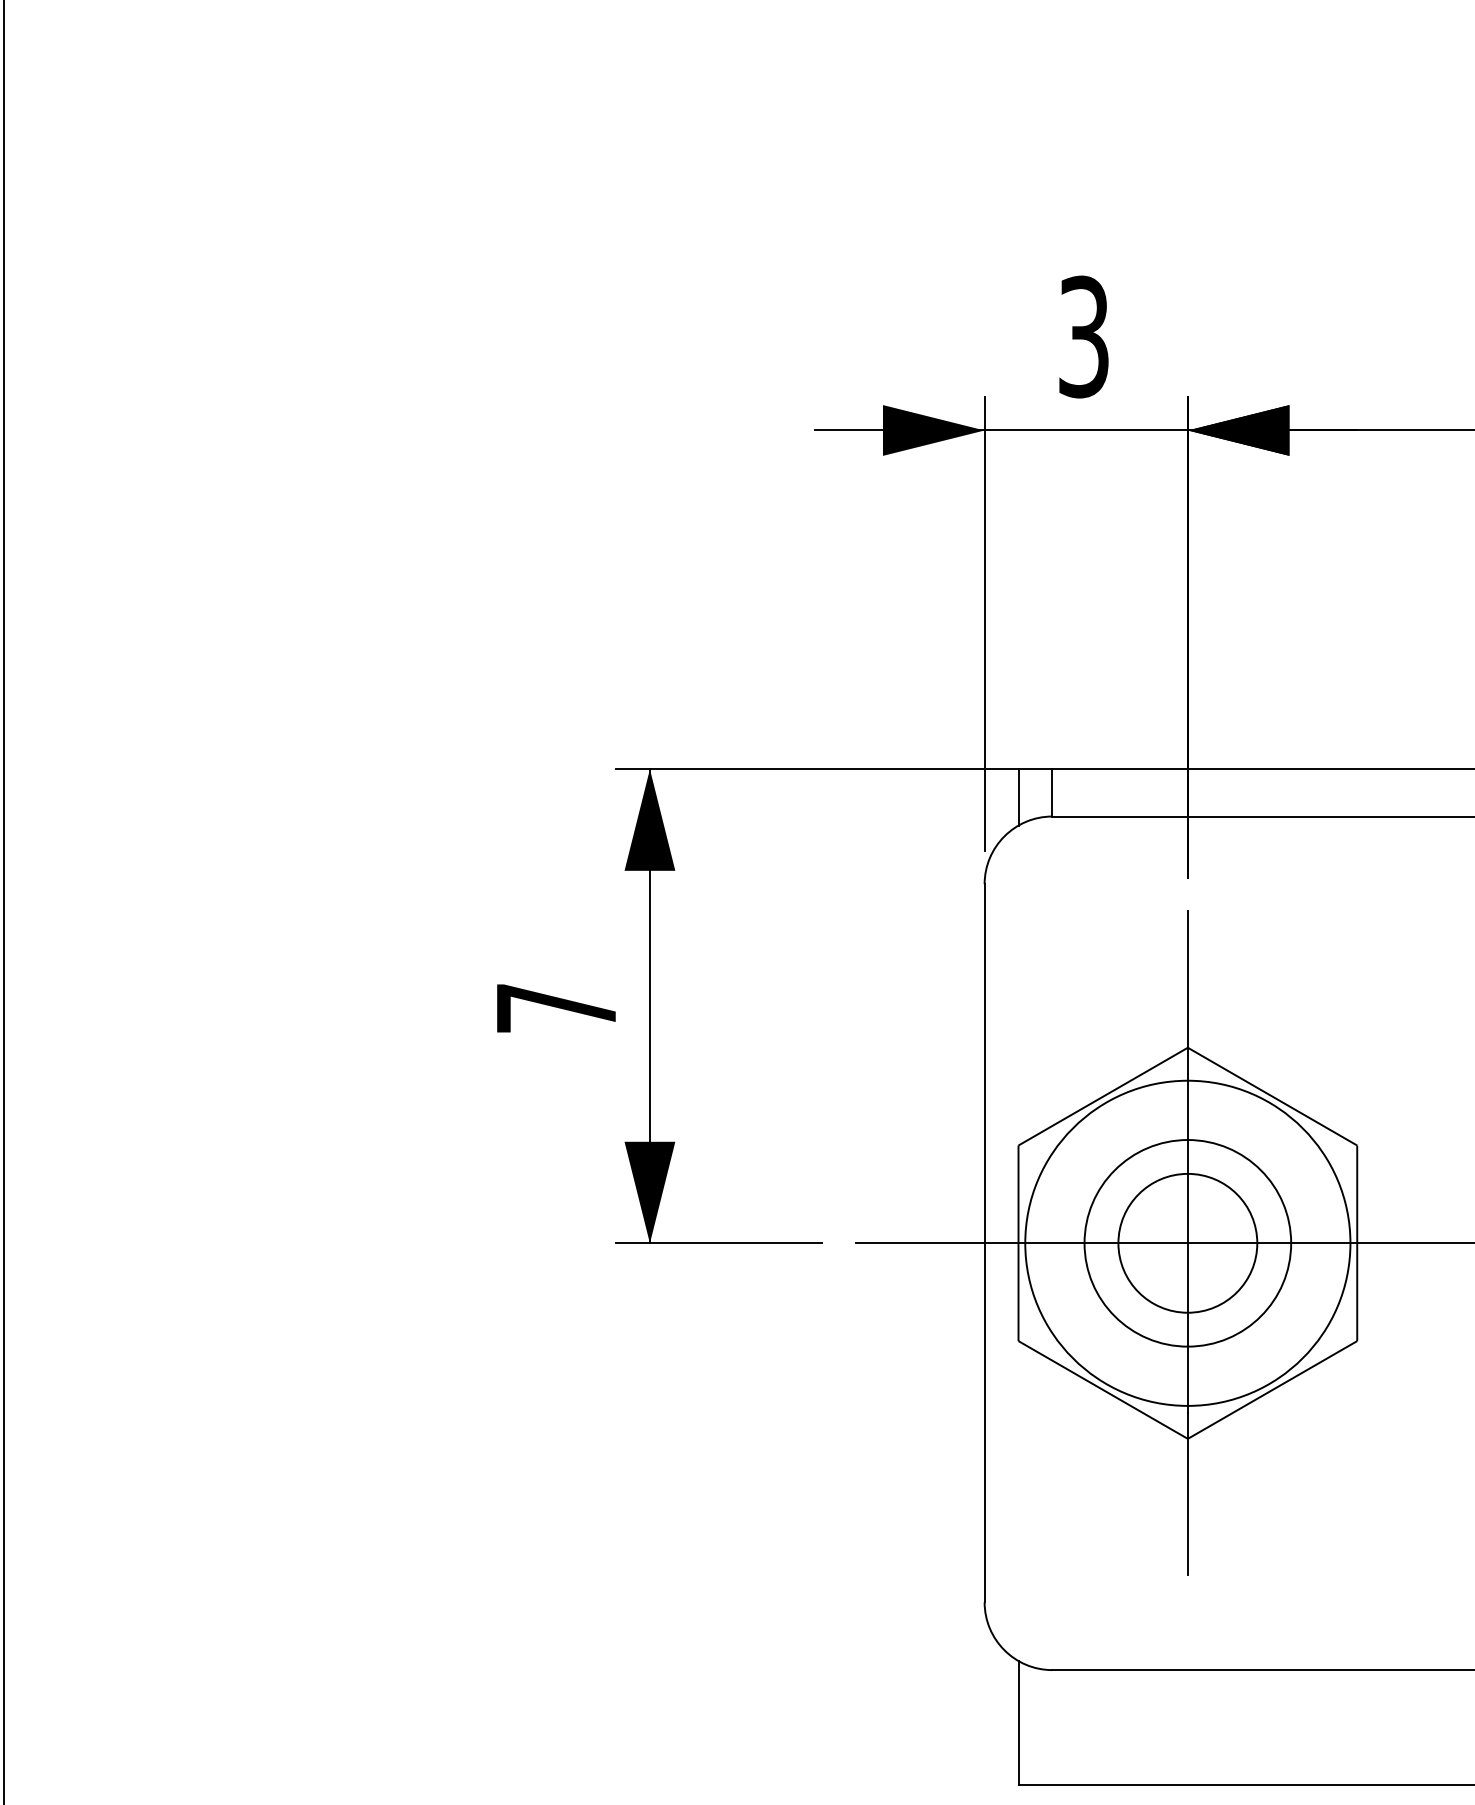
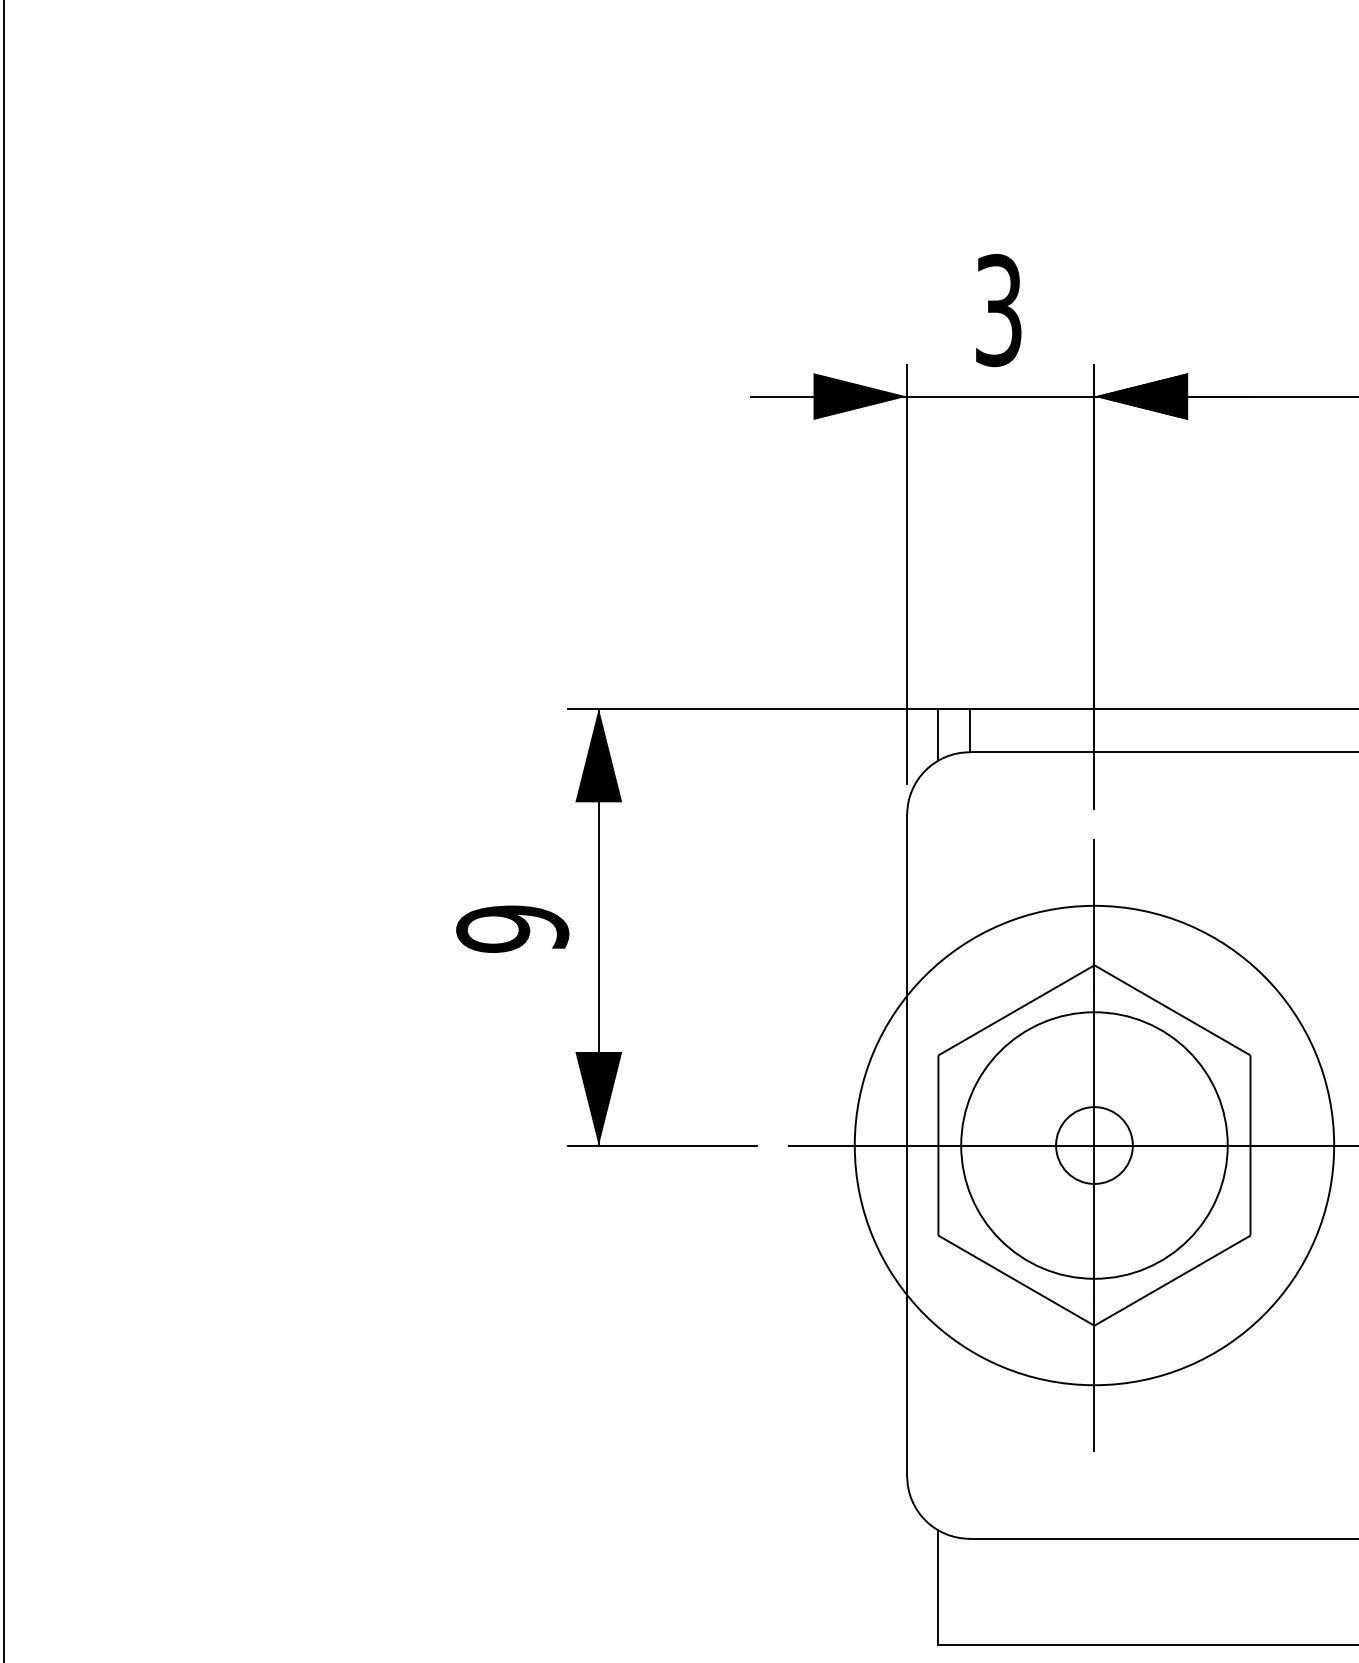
text: (556, 1007) -> (512, 928), 7 -> 9
circle: (1187, 1243) -> (1094, 1145), size x0.6
circle: (1187, 1243) -> (1094, 1145), size x1.4
circle: (1187, 1243) -> (1094, 1145), size x1.6

